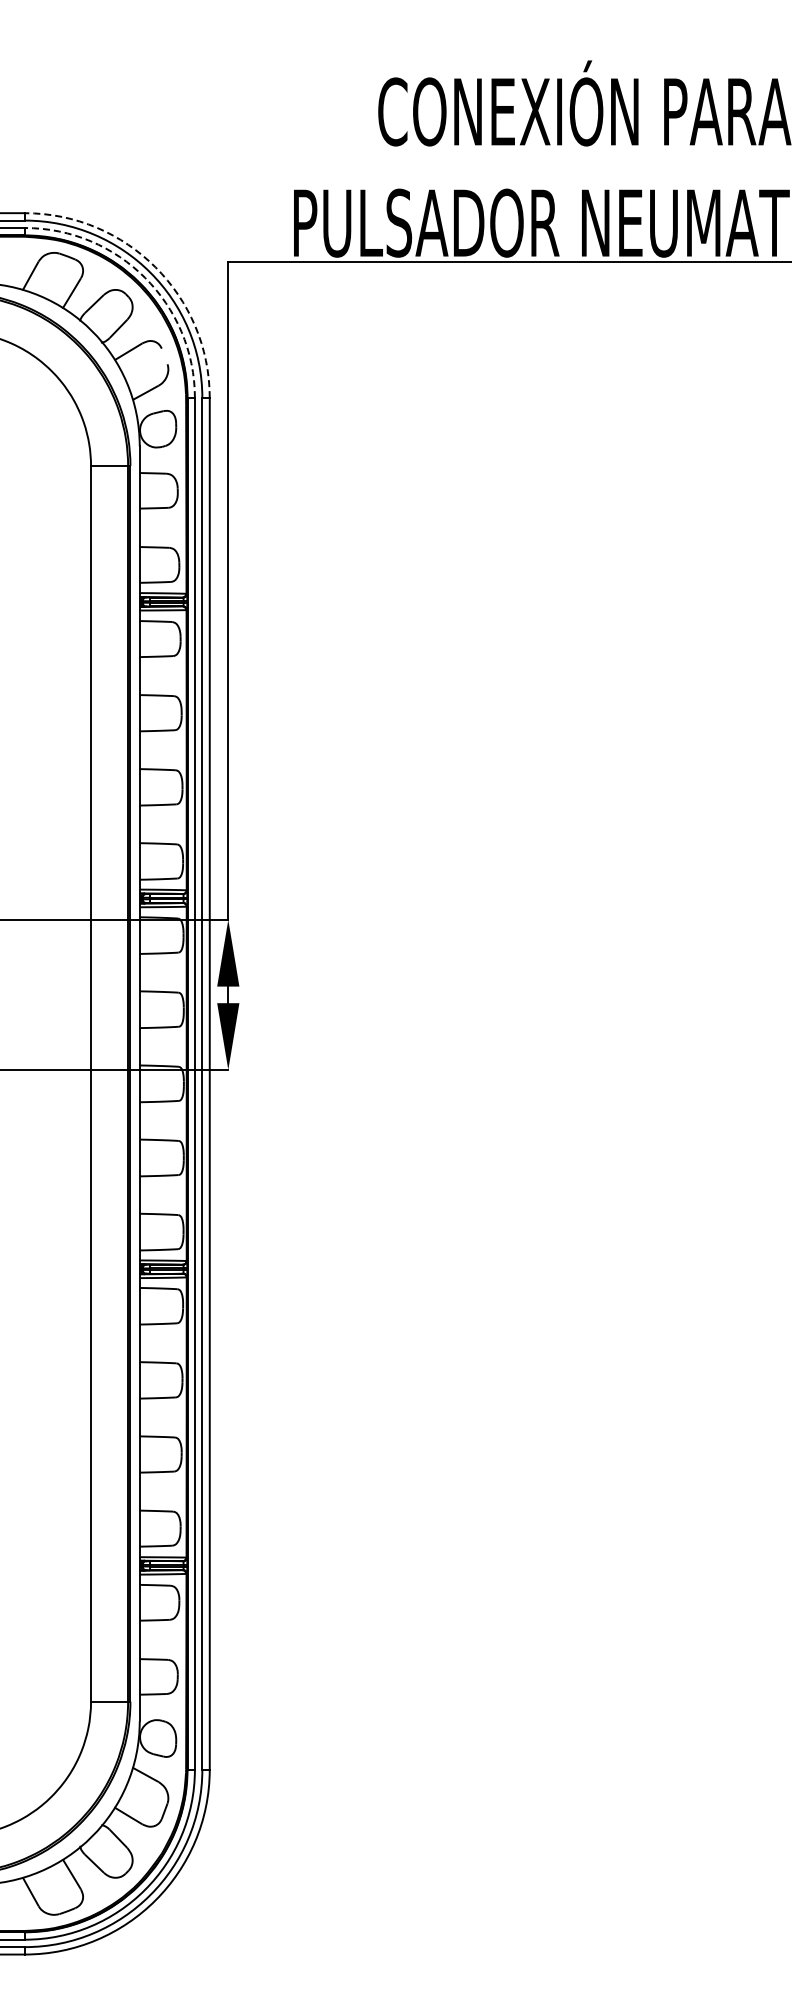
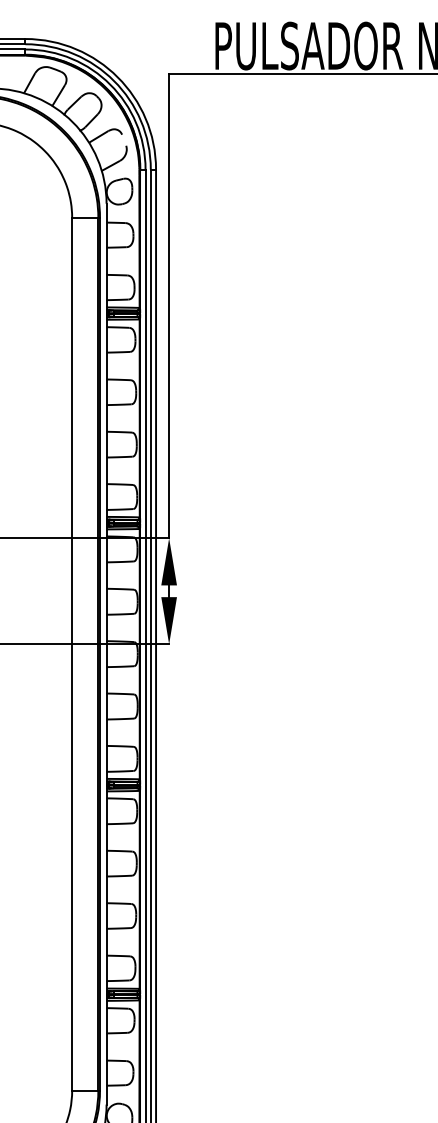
arc: (155, 267) -> (117, 77), dashed -> solid
arc: (145, 277) -> (110, 84), dashed -> solid

